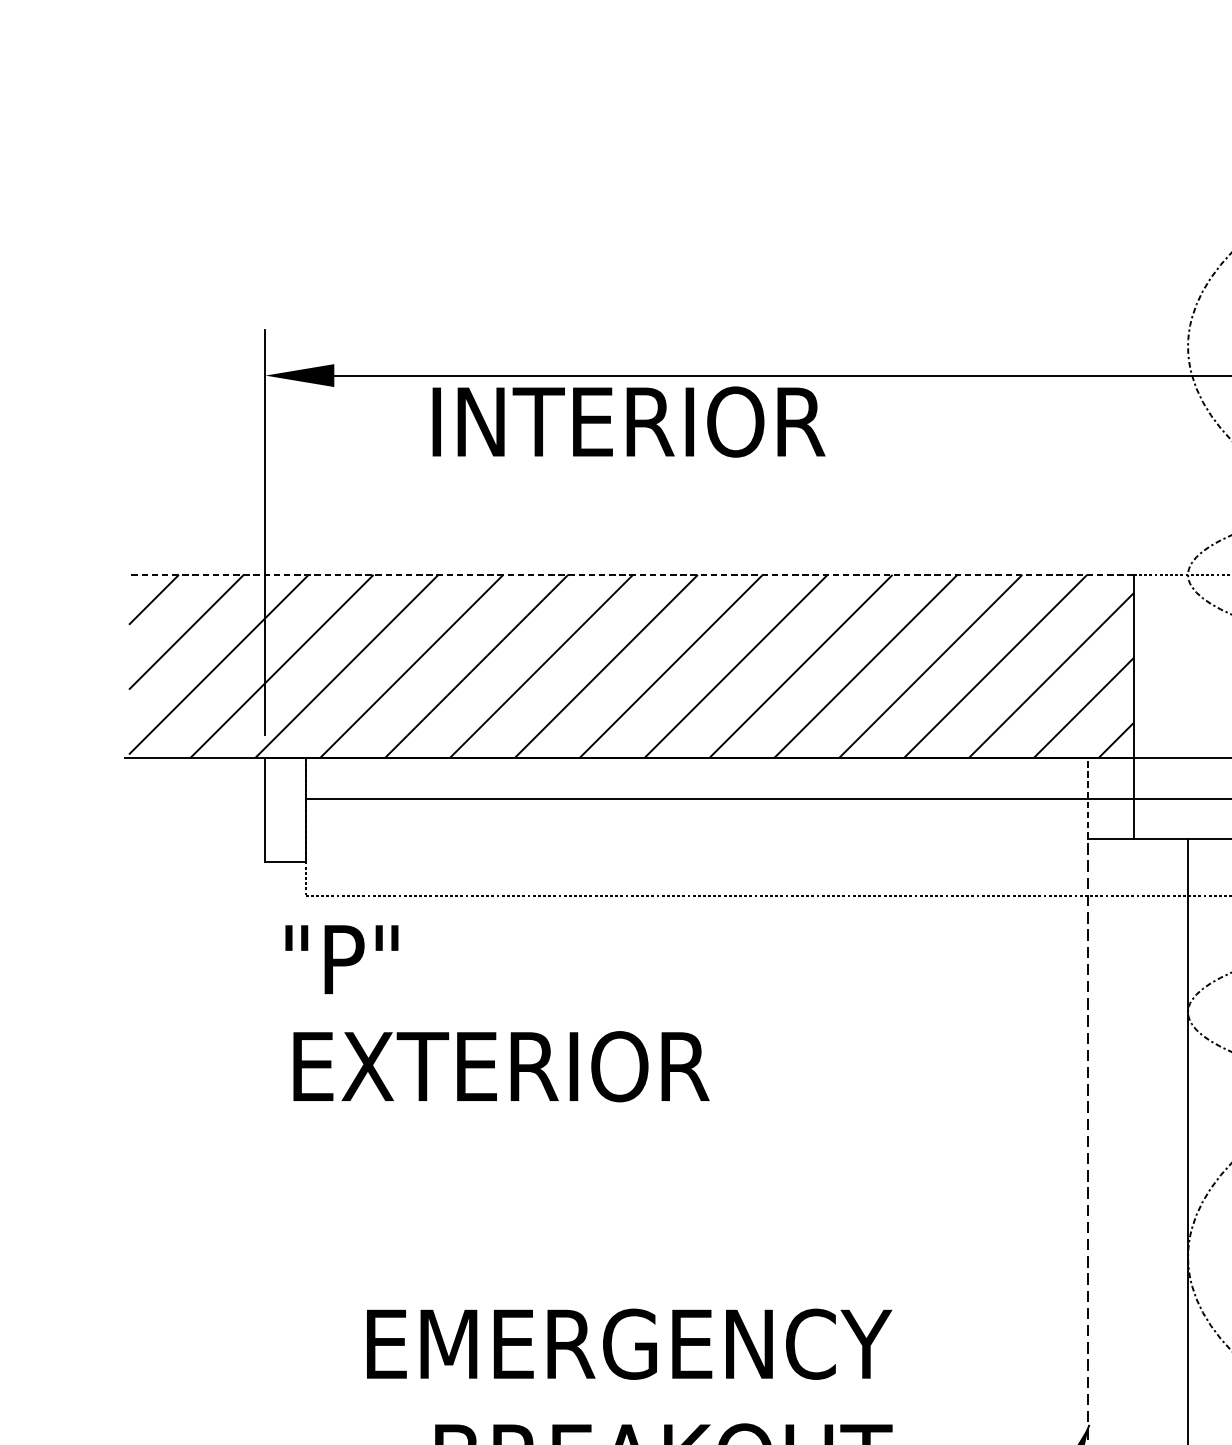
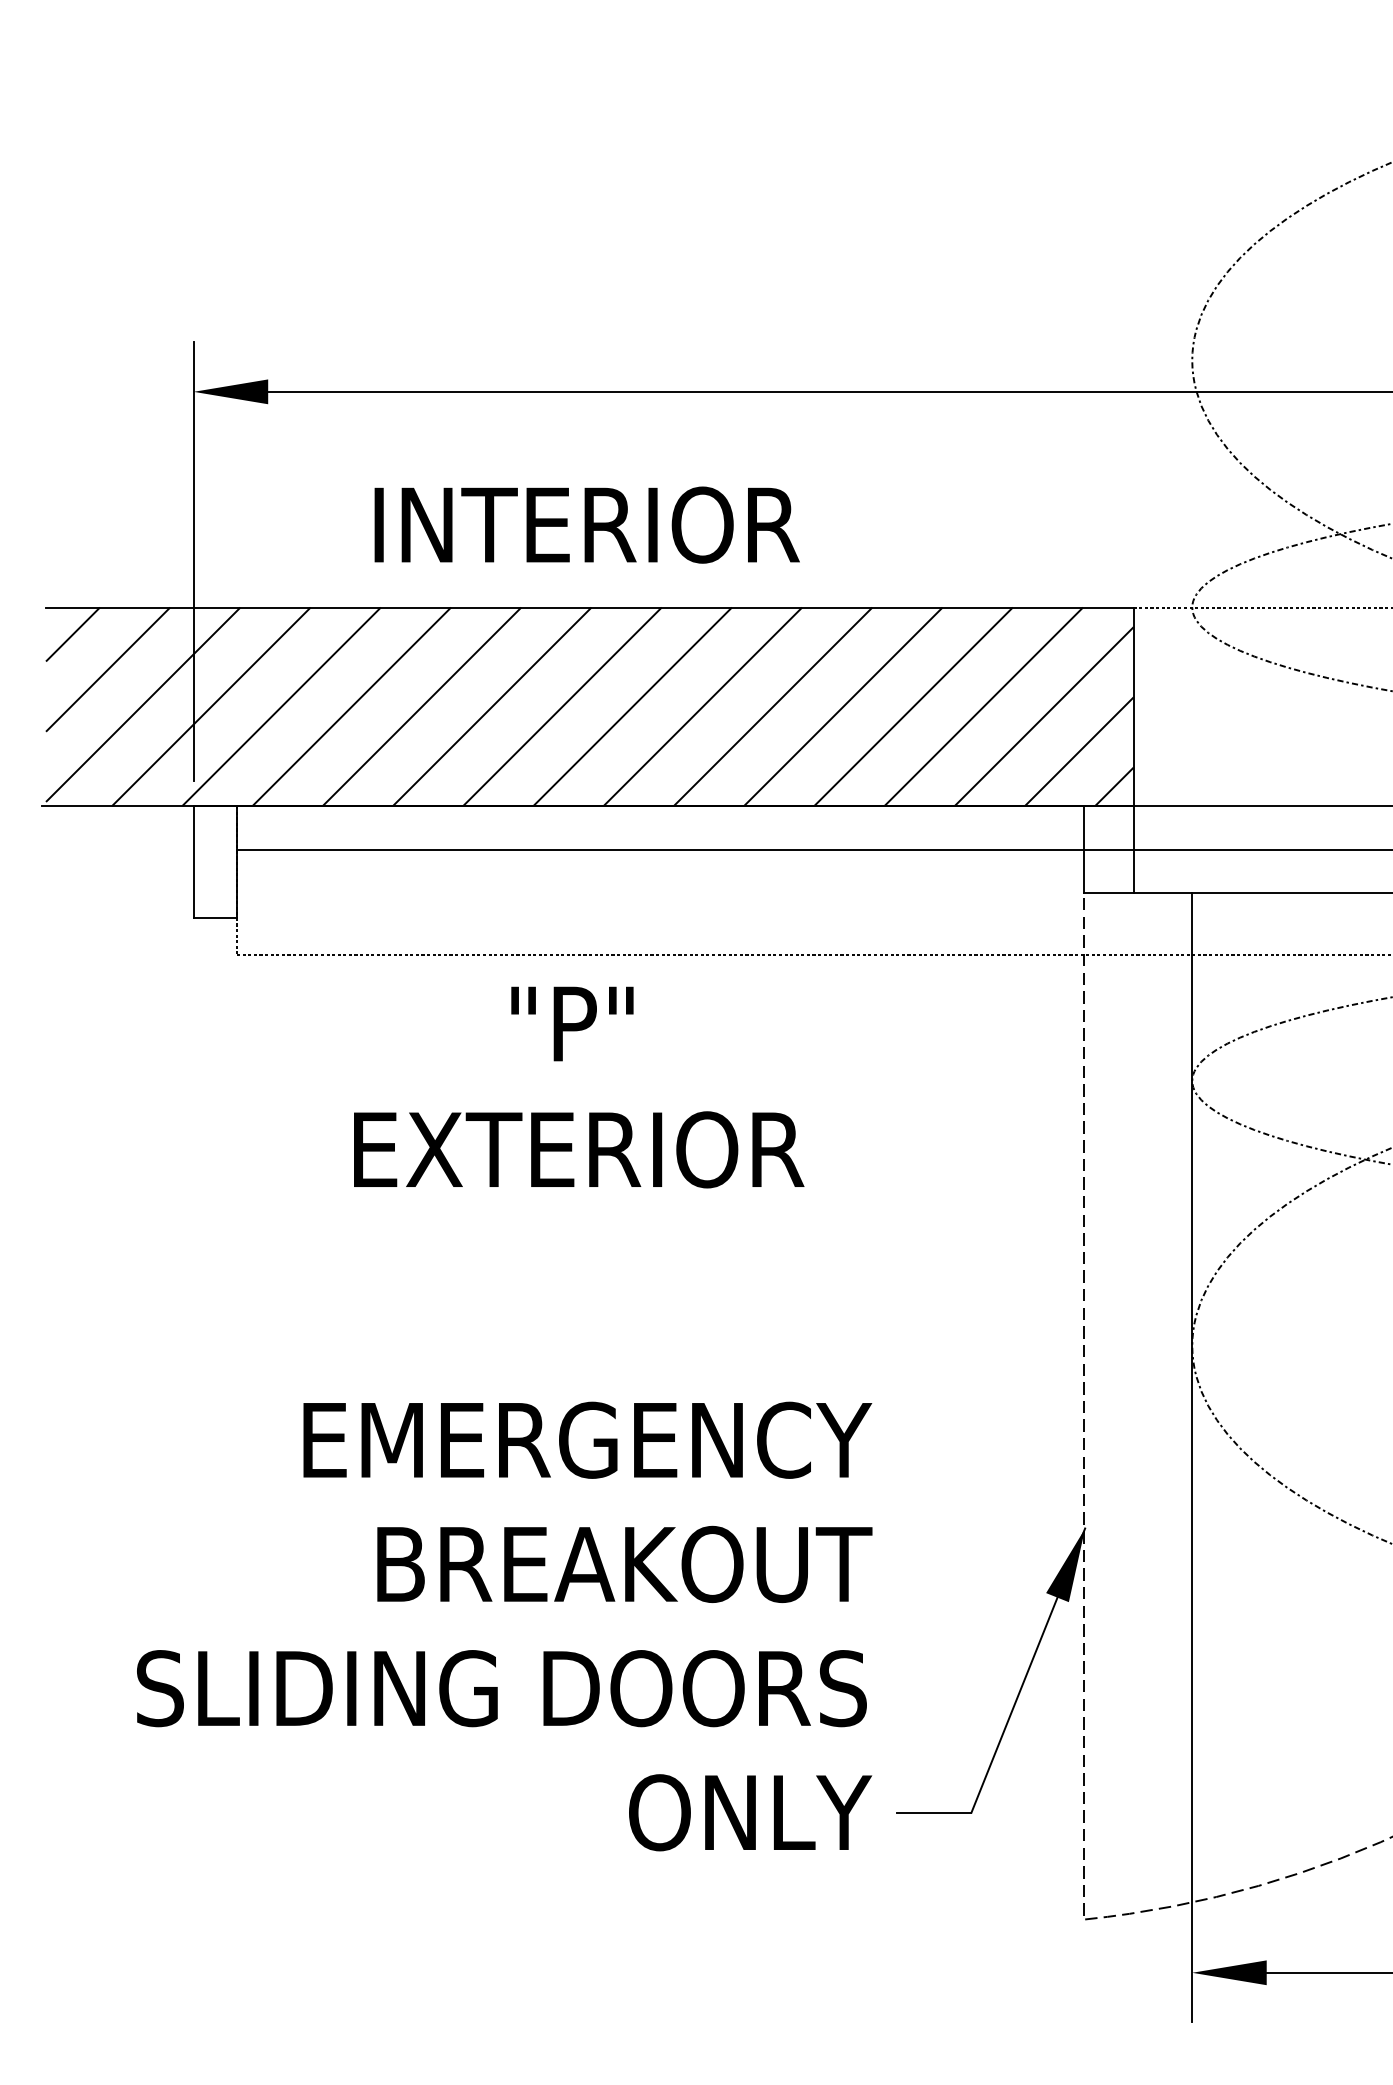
text: (628, 421) -> (586, 524), moved
line: (631, 574) -> (589, 607), dashed -> solid
line: (1088, 798) -> (1084, 849), dashed -> solid
text: (341, 959) -> (572, 1023), moved
text: (501, 1066) -> (579, 1149), moved

